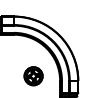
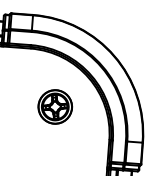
part: (33, 76) -> (55, 107), moved

